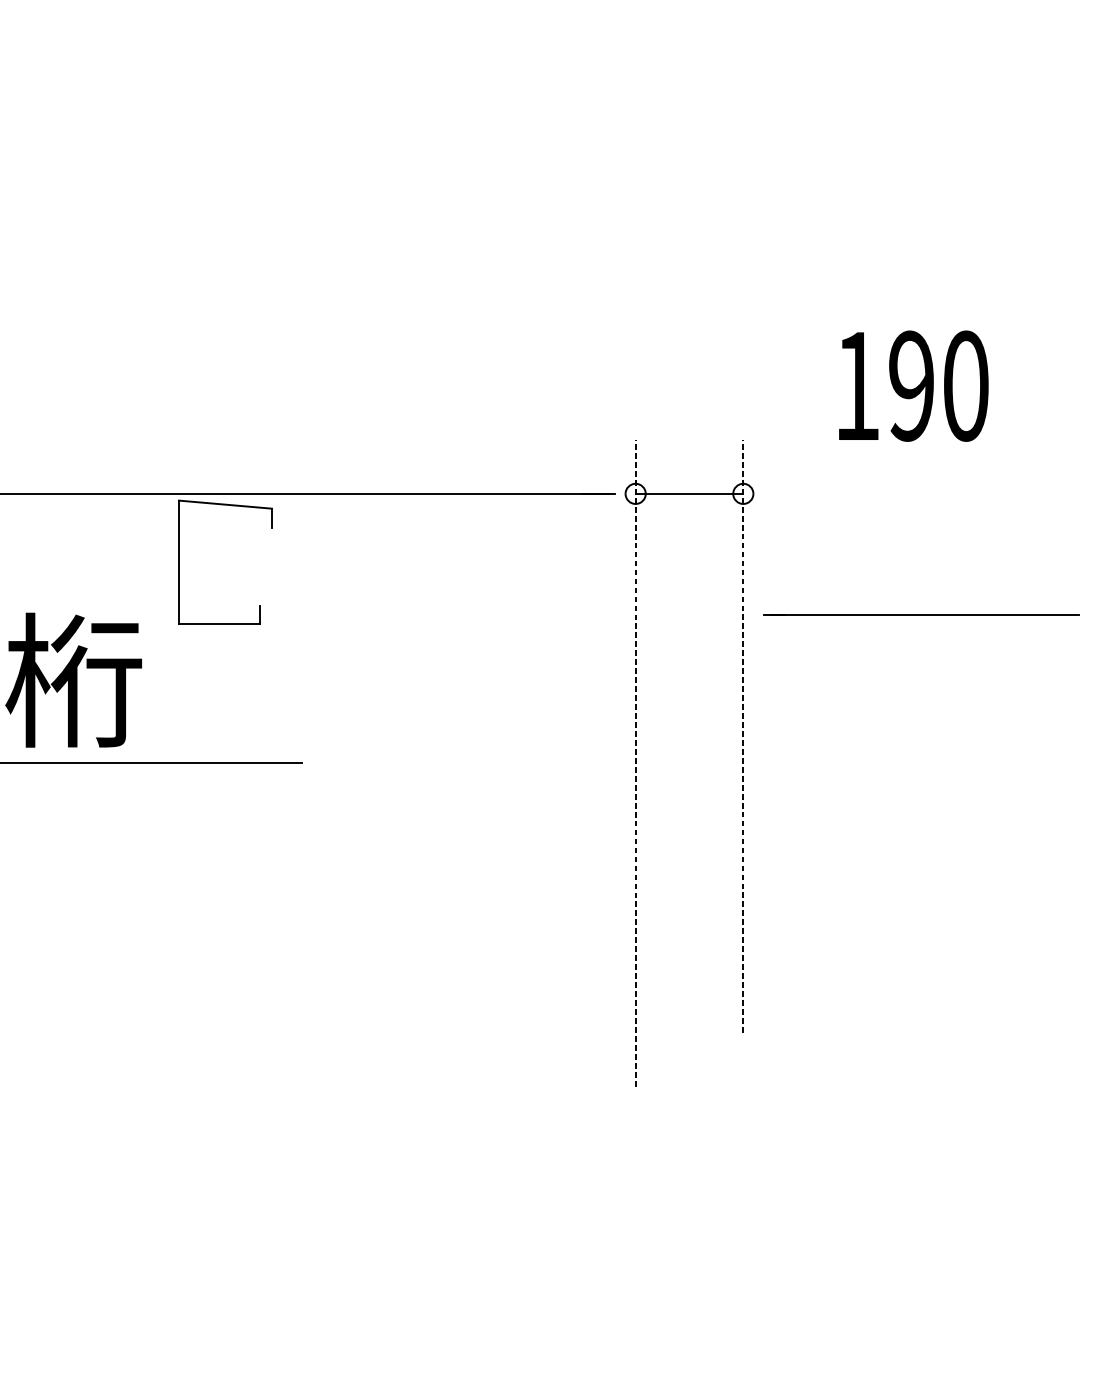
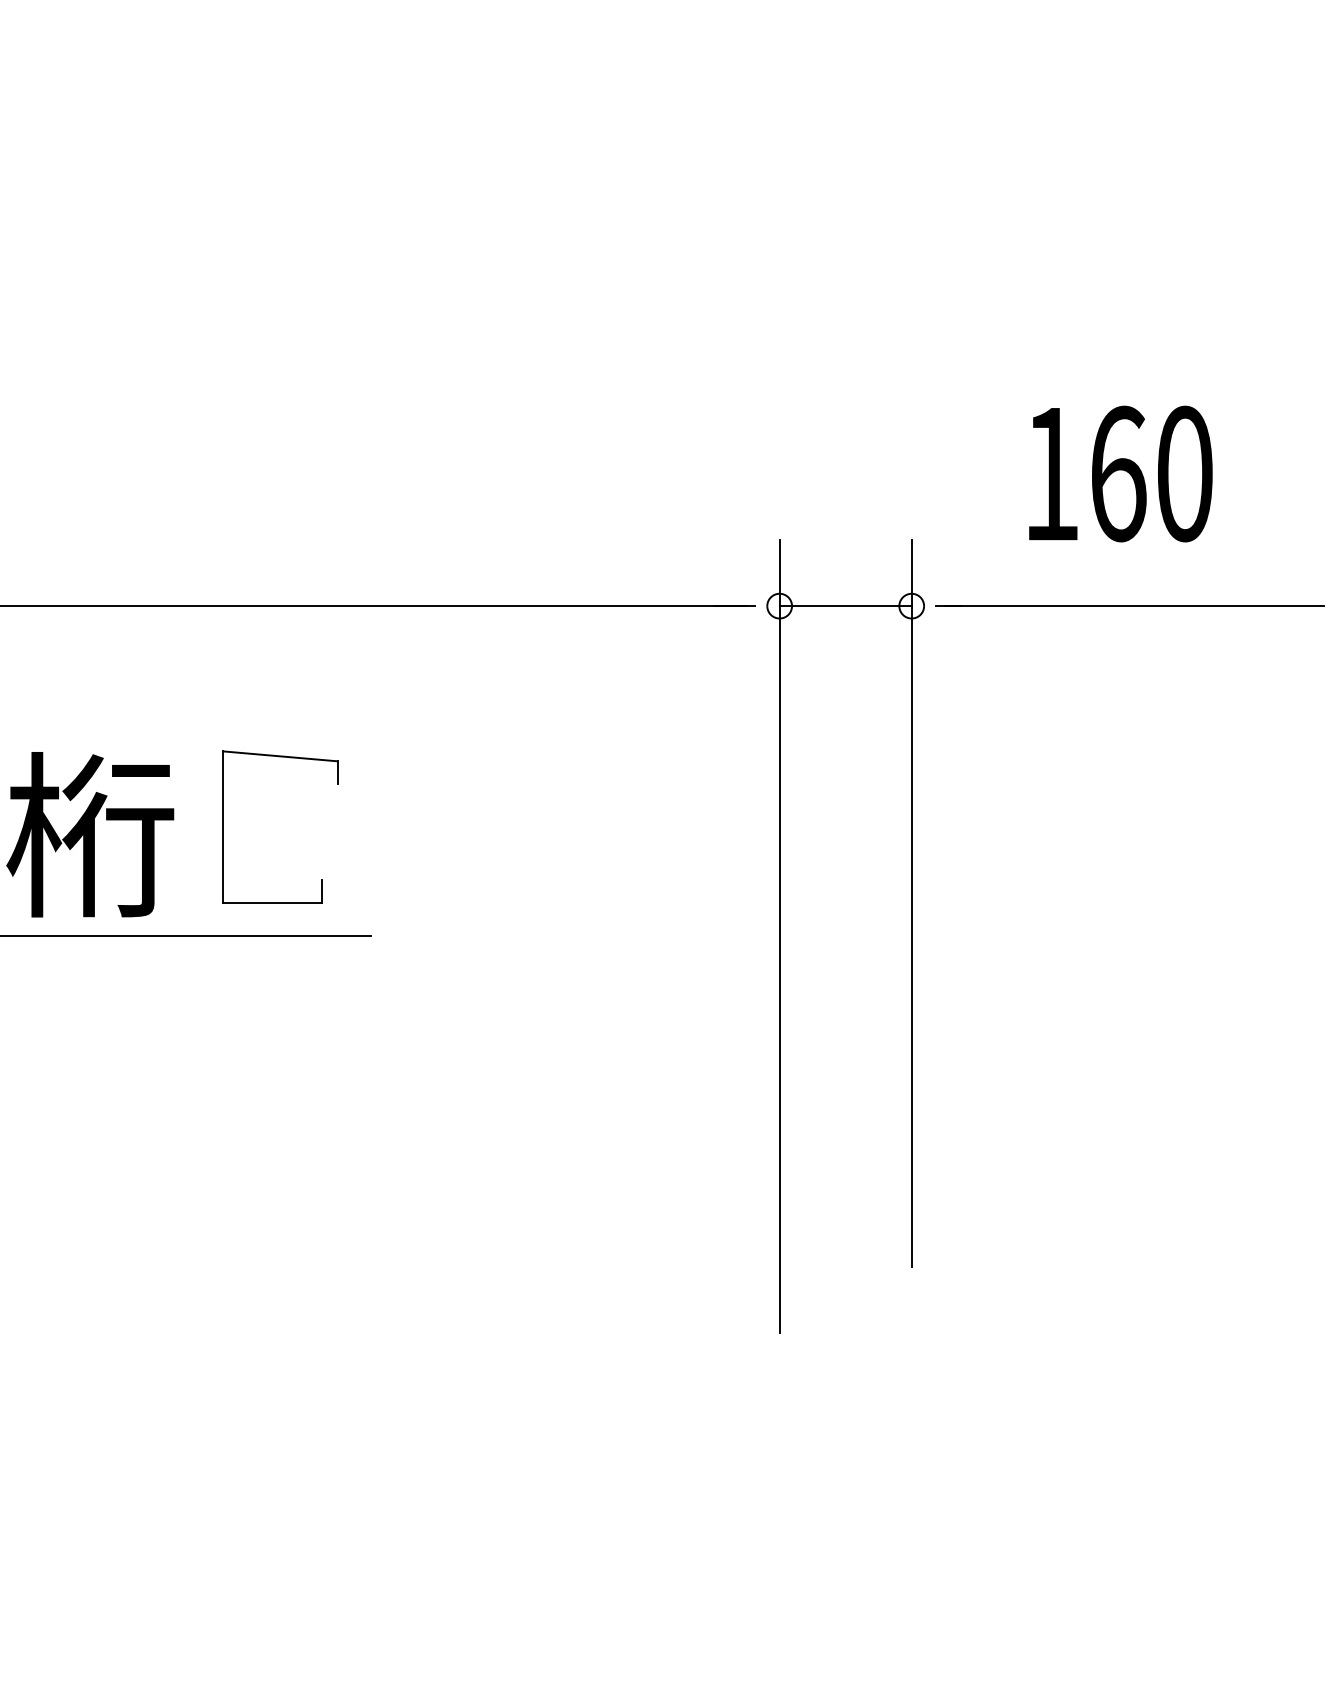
text: (911, 385) -> (1118, 473), 190 -> 160
part: (179, 561) -> (223, 826), moved
line: (920, 614) -> (1129, 605), moved
line: (743, 736) -> (911, 903), dashed -> solid
line: (635, 763) -> (779, 936), dashed -> solid

